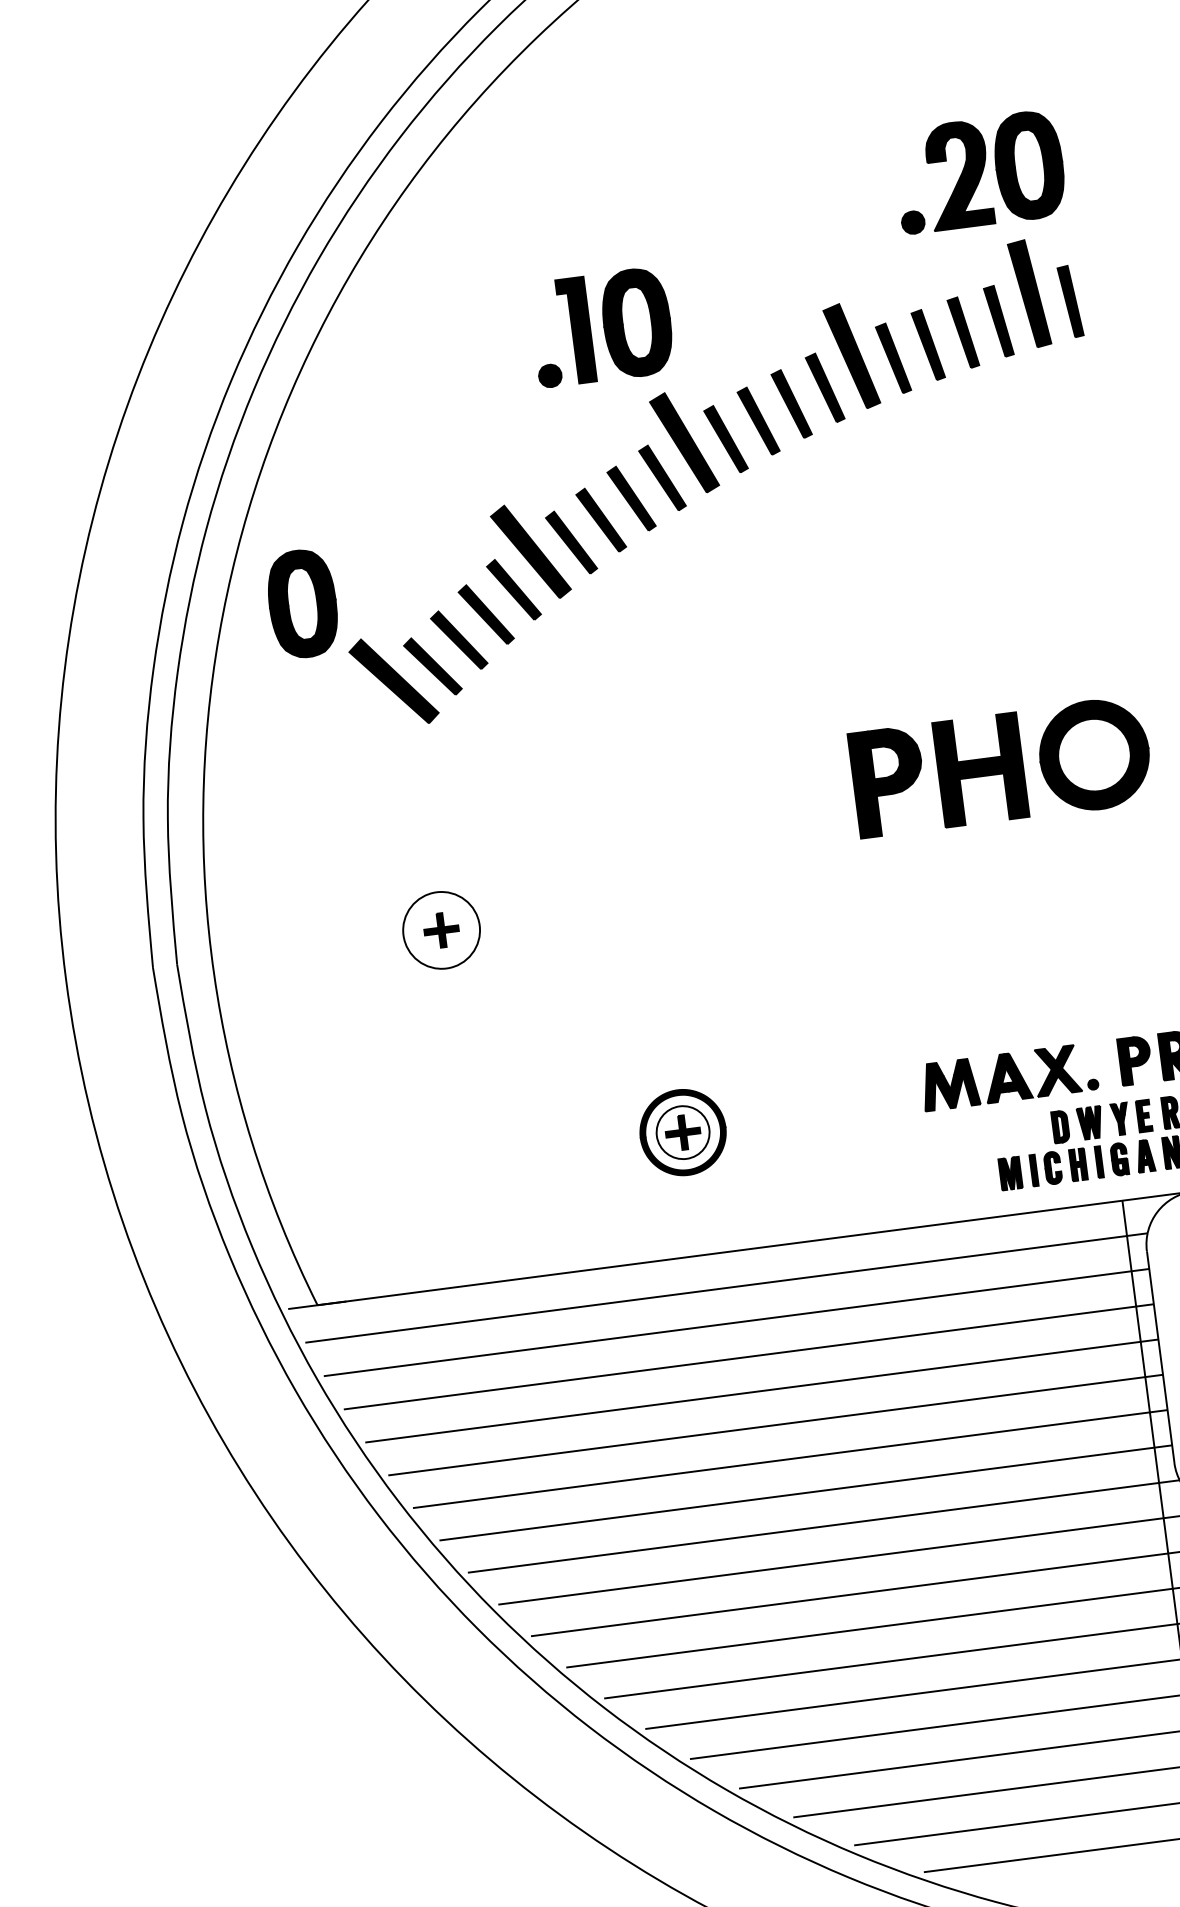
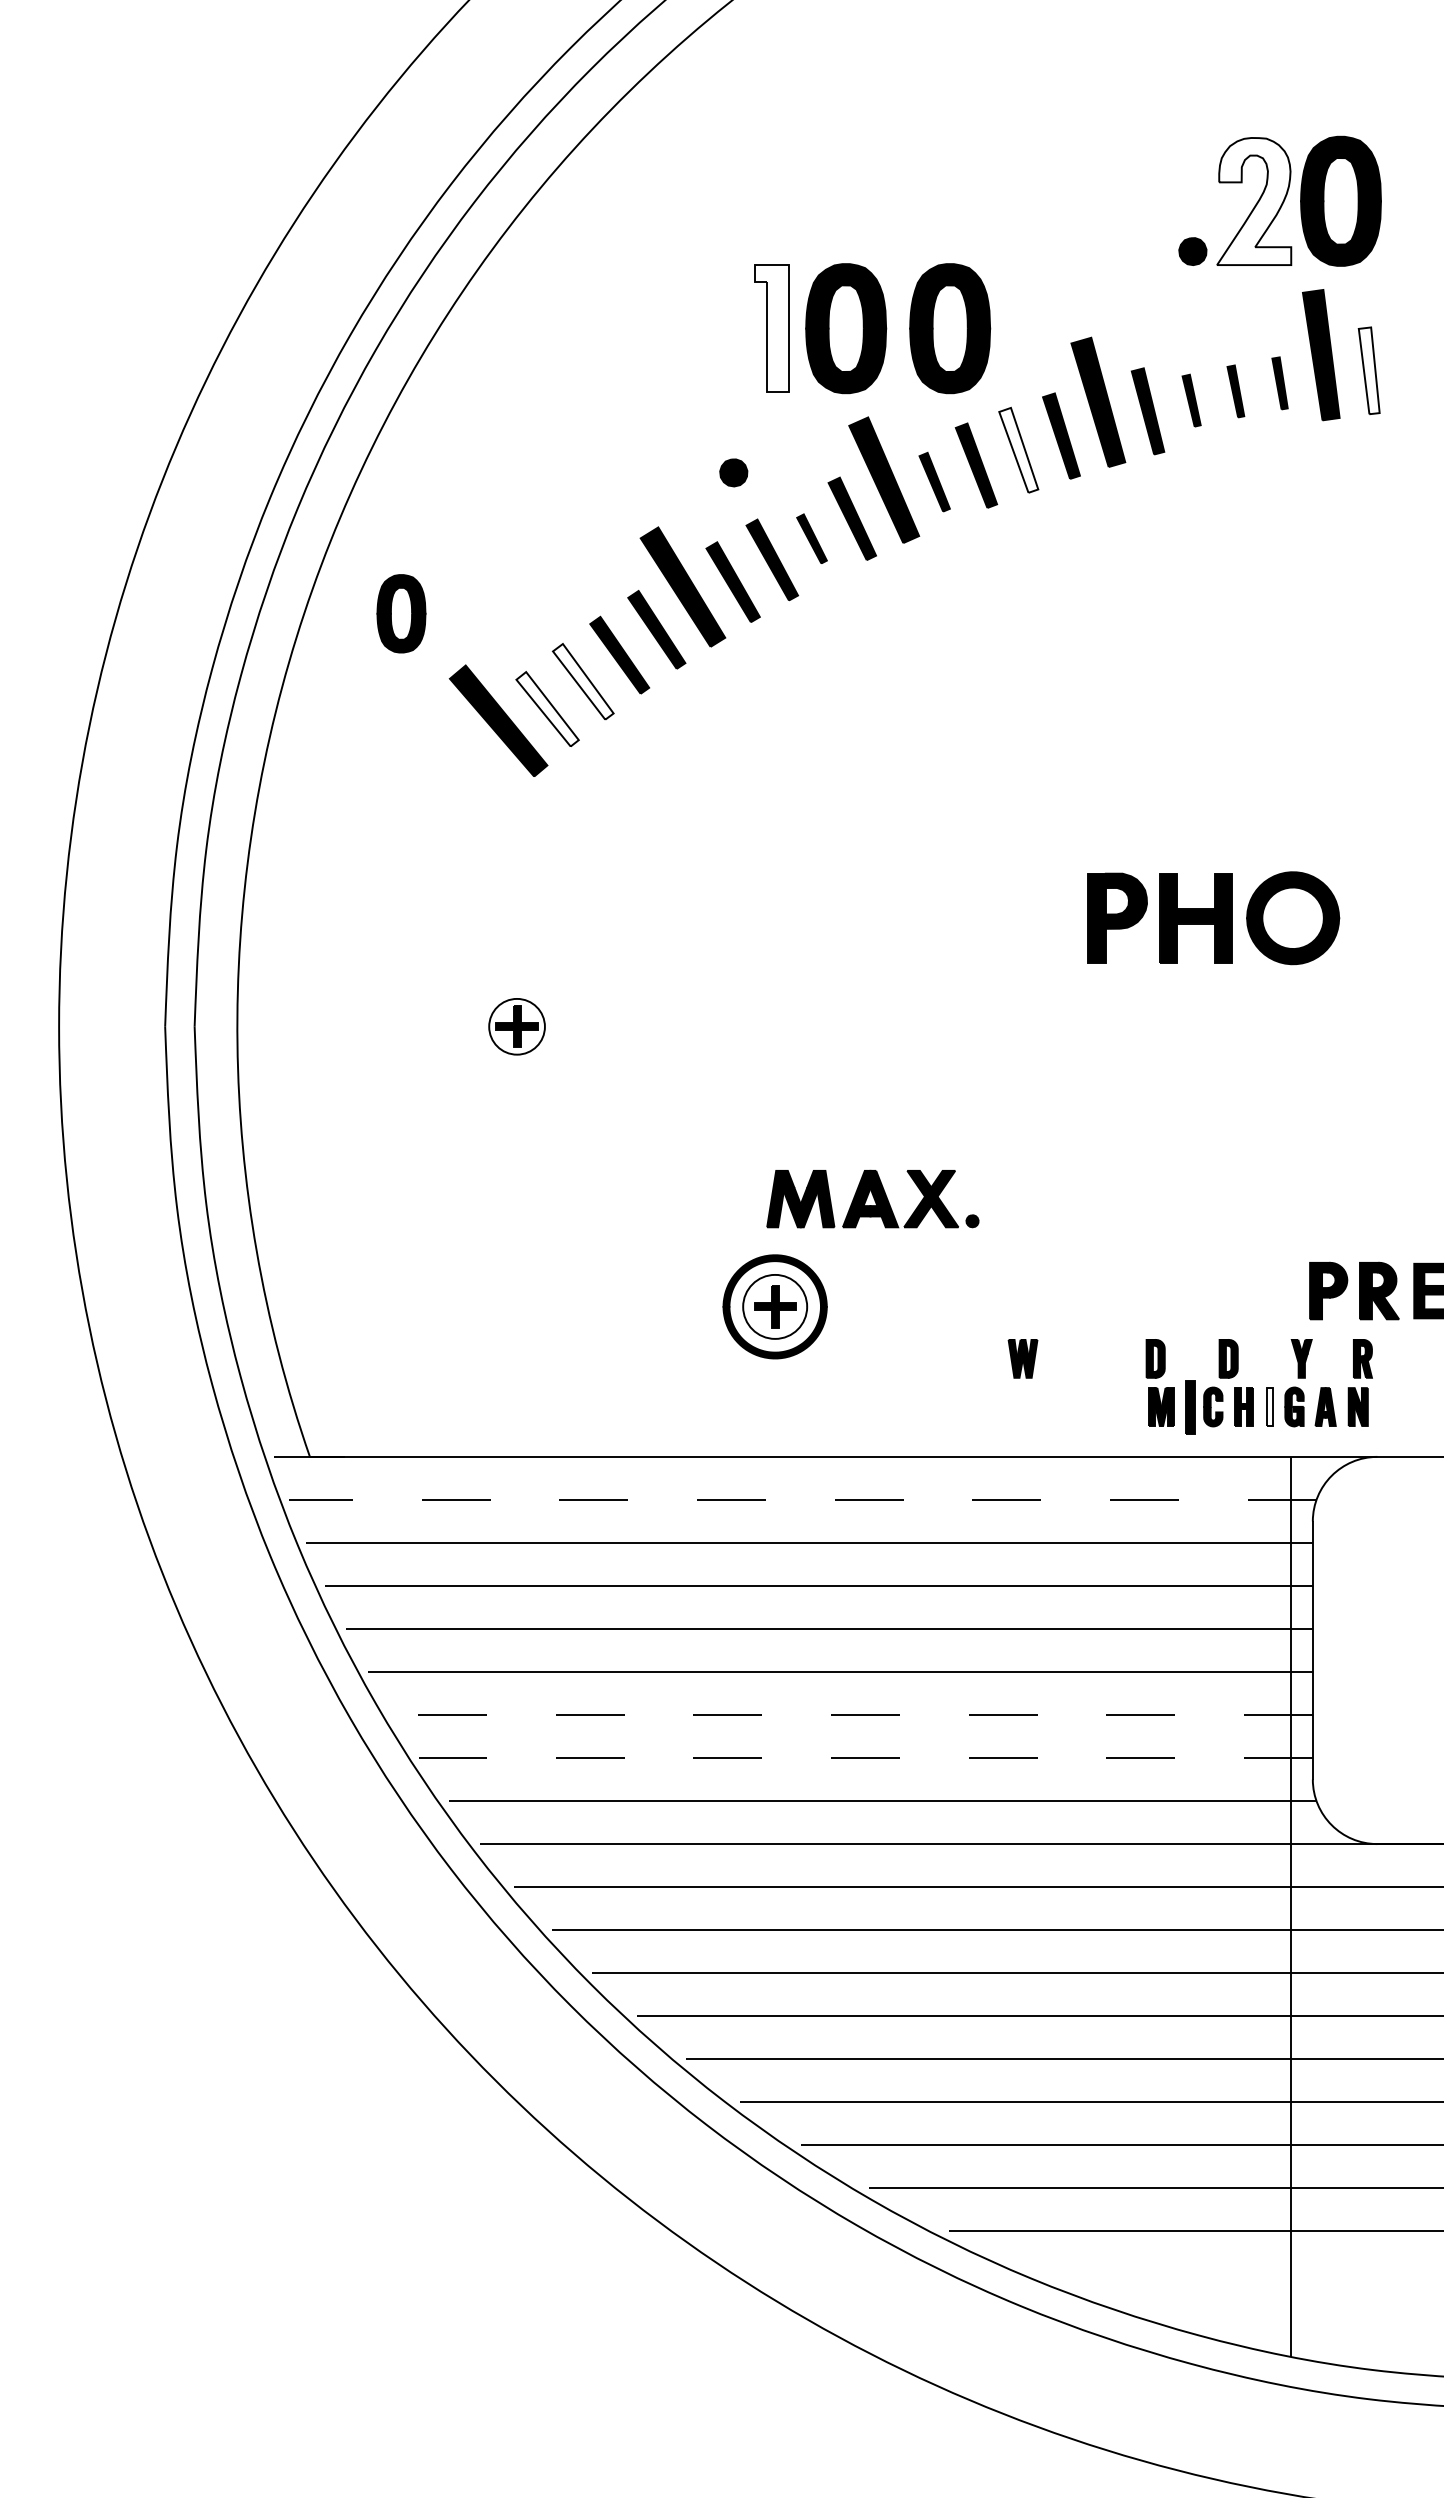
fill: (958, 175) -> (1254, 201), removed
fill: (1069, 301) -> (1368, 370), removed
part: (722, 311) -> (950, 328), added
part: (998, 321) -> (1279, 383), size x0.6
fill: (575, 330) -> (771, 328), removed
part: (963, 332) -> (1235, 391), size x0.6
part: (928, 344) -> (1191, 400), size x0.6
part: (550, 375) -> (733, 472), moved
fill: (791, 403) -> (1018, 449), removed
part: (725, 438) -> (934, 481), size x0.7
part: (631, 498) -> (811, 538), size x0.6
part: (302, 603) -> (401, 613), size x0.6
fill: (459, 640) -> (583, 681), removed
fill: (432, 666) -> (547, 709), removed
part: (1001, 766) -> (1213, 917), size x0.7
circle: (441, 930) -> (516, 1026), size x0.6
part: (1008, 1076) -> (872, 1198), moved
part: (1144, 1115) -> (1330, 1358), removed
part: (1089, 1122) -> (1022, 1358), moved
part: (1000, 1134) -> (1155, 1358), added
fill: (1099, 1161) -> (1269, 1406), removed
part: (1033, 1170) -> (1189, 1406), size x1.4
line: (726, 1287) -> (802, 1499), solid -> dashed
line: (790, 1459) -> (852, 1715), solid -> dashed
line: (806, 1493) -> (866, 1758), solid -> dashed

